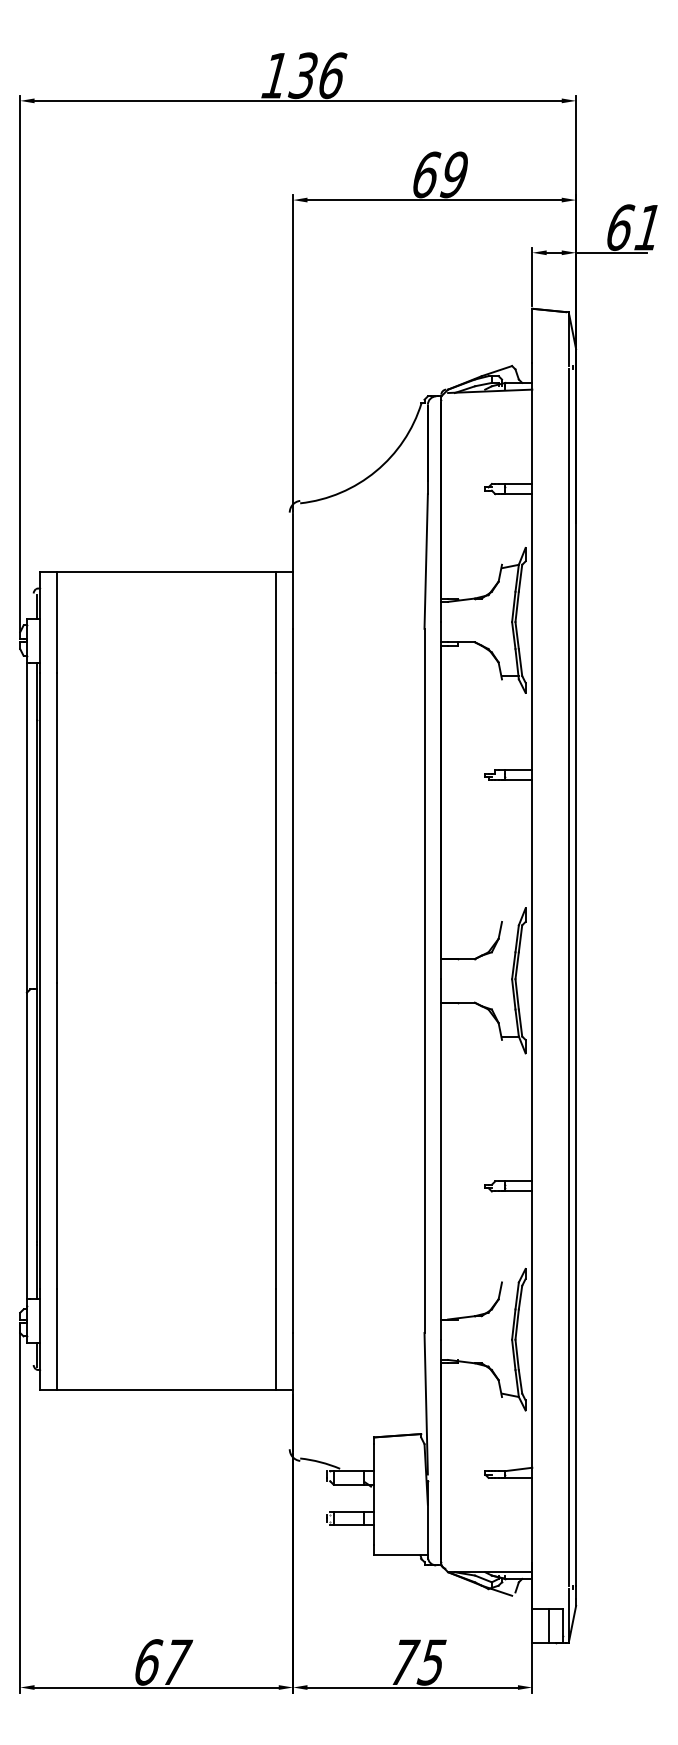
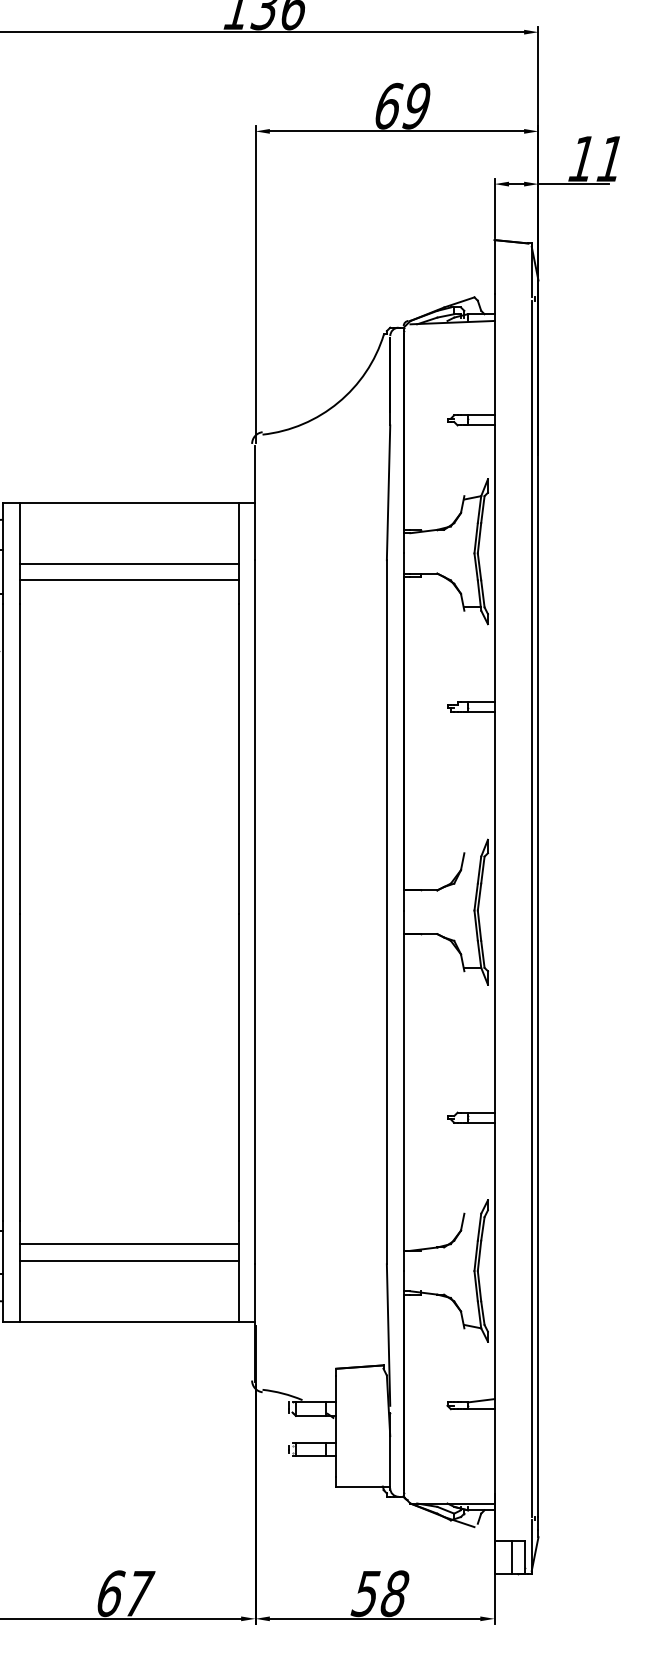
text: (620, 227) -> (582, 158), 61 -> 11
line: (166, 632) -> (128, 563), added
line: (166, 649) -> (128, 580), added
line: (166, 1312) -> (128, 1243), added
line: (166, 1329) -> (128, 1260), added
text: (417, 1662) -> (379, 1593), 75 -> 58

